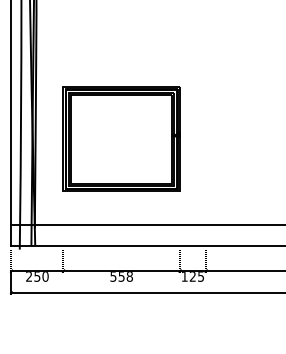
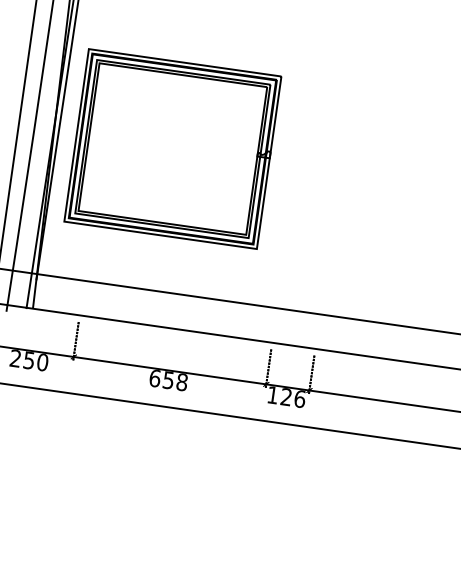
part: (121, 138) -> (172, 147), moved
text: (113, 276) -> (155, 378), 558 -> 658
text: (201, 276) -> (300, 398), 125 -> 126

